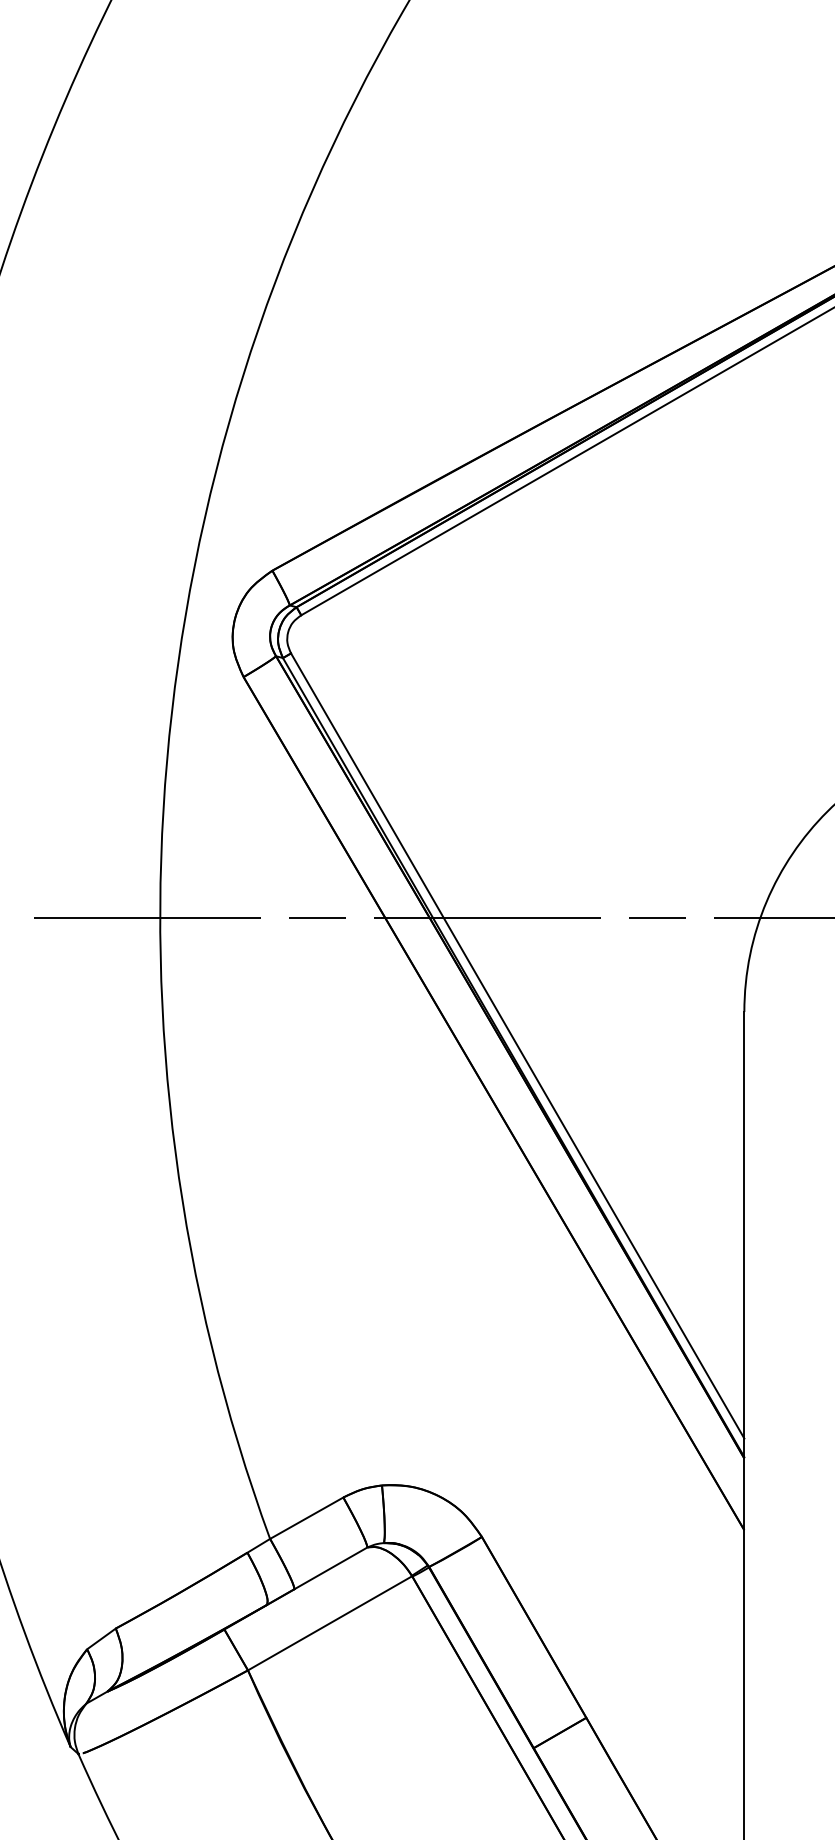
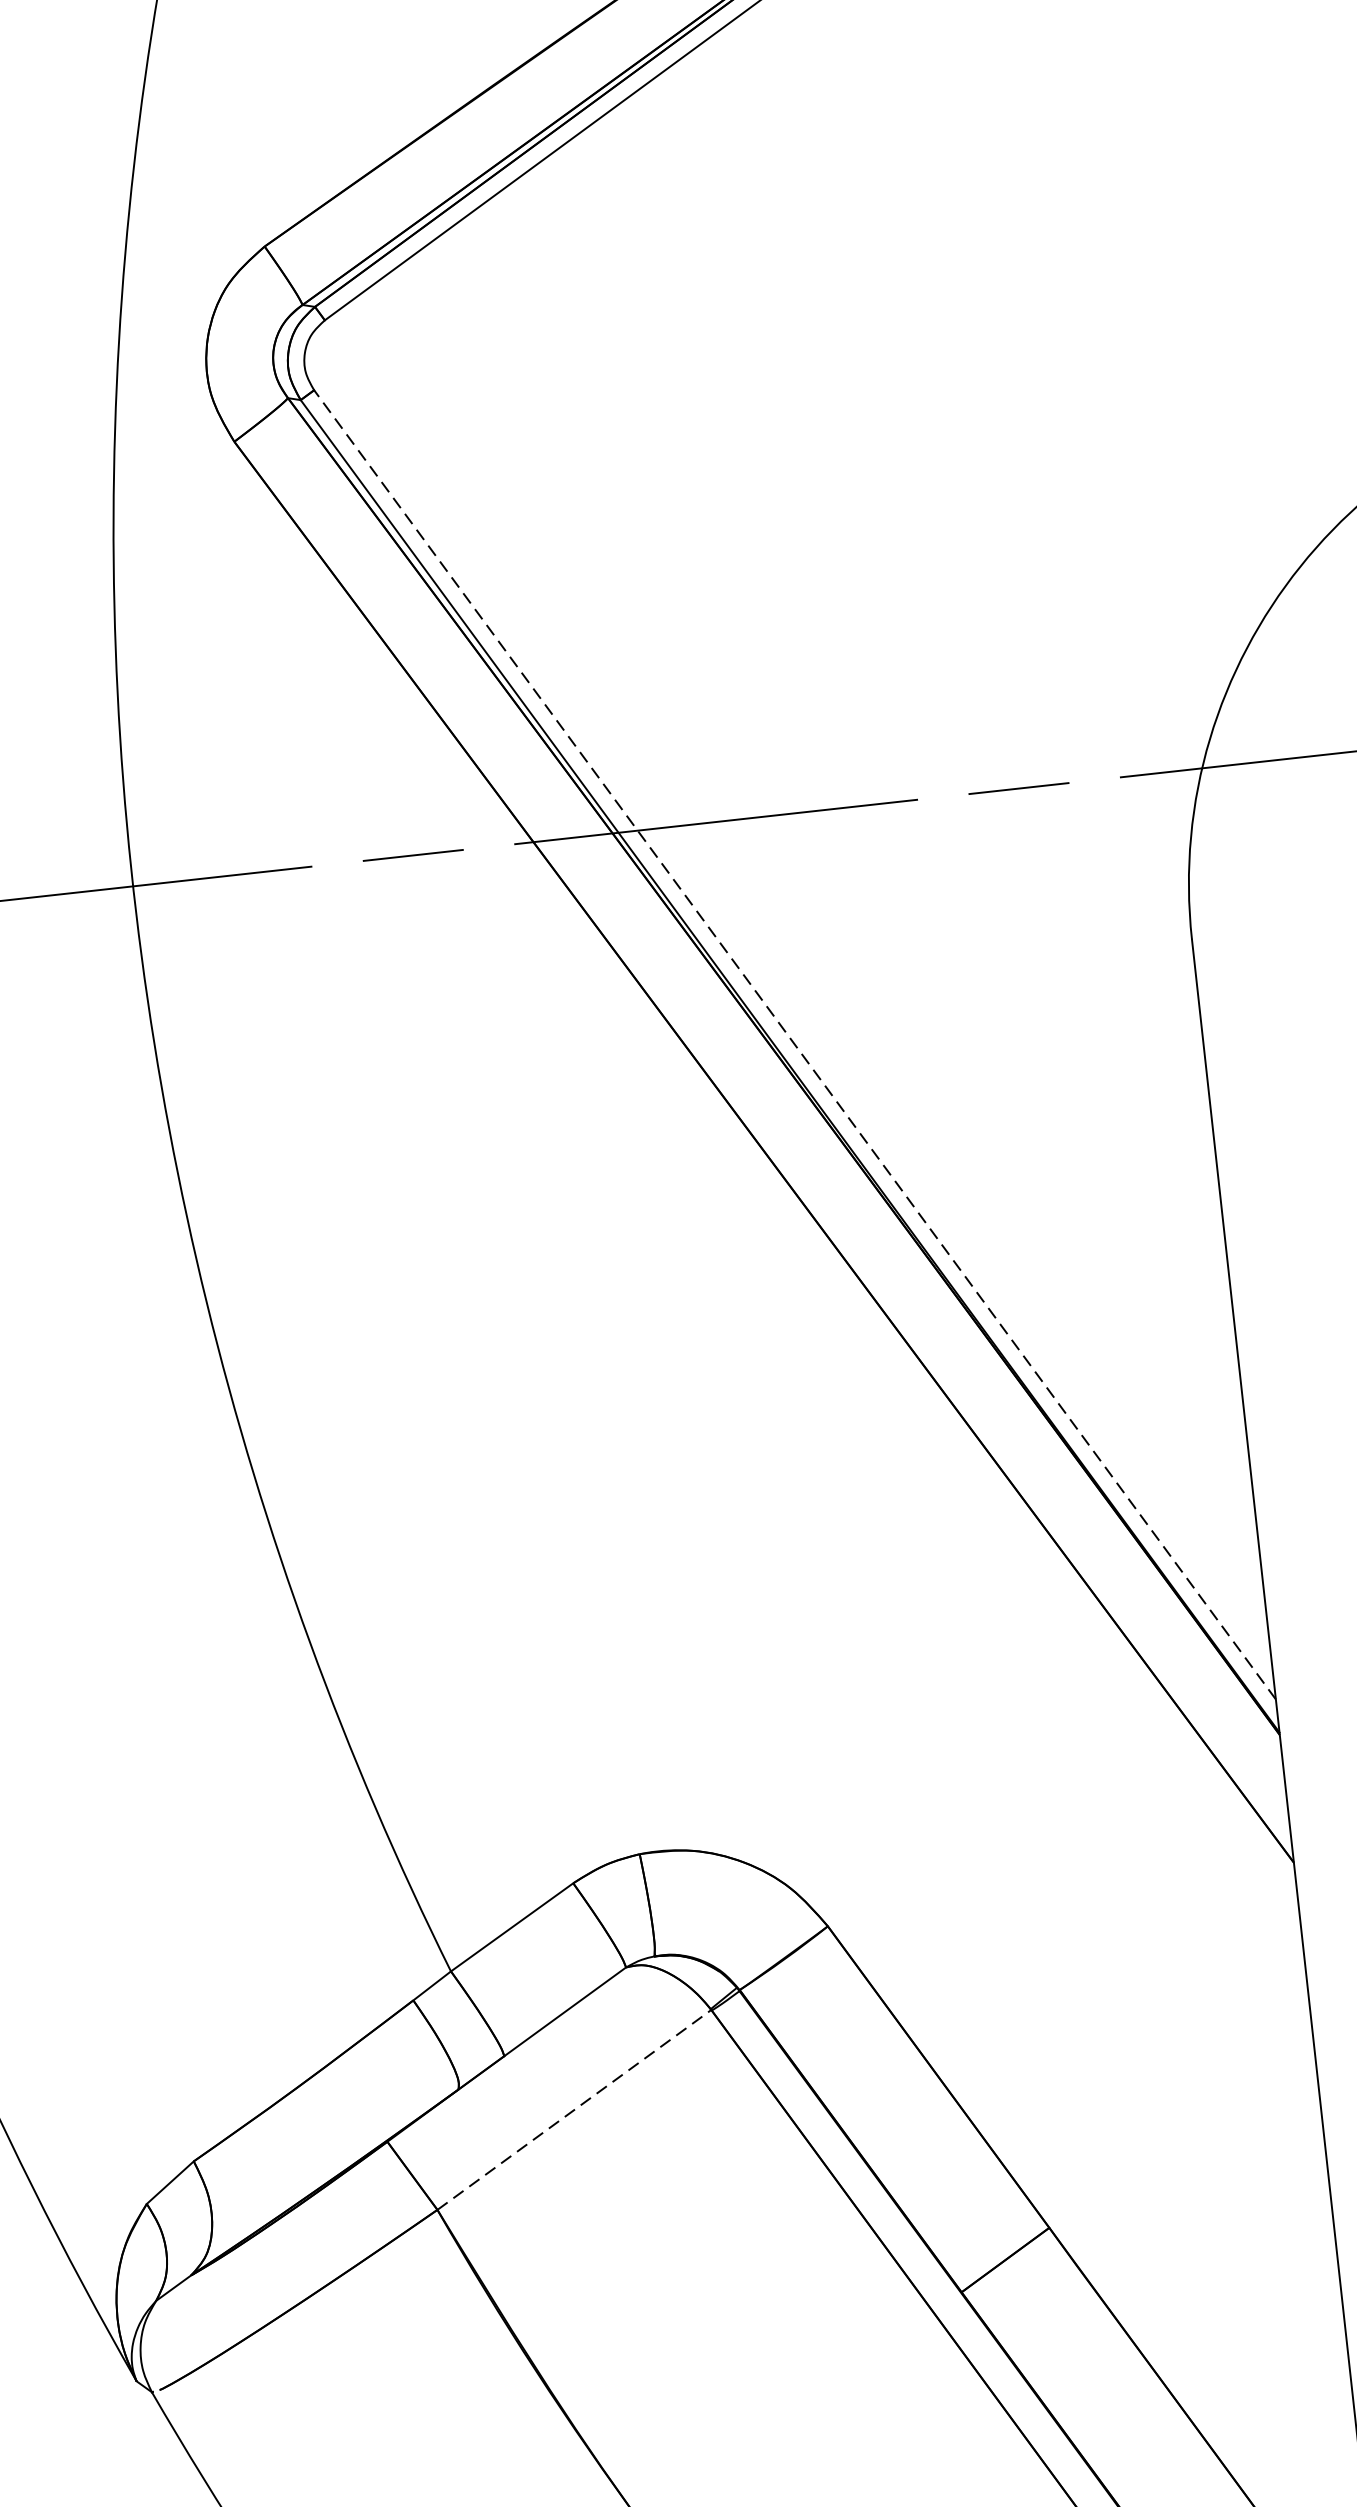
line: (517, 1045) -> (794, 1043), solid -> dashed
line: (330, 1623) -> (575, 2110), solid -> dashed

